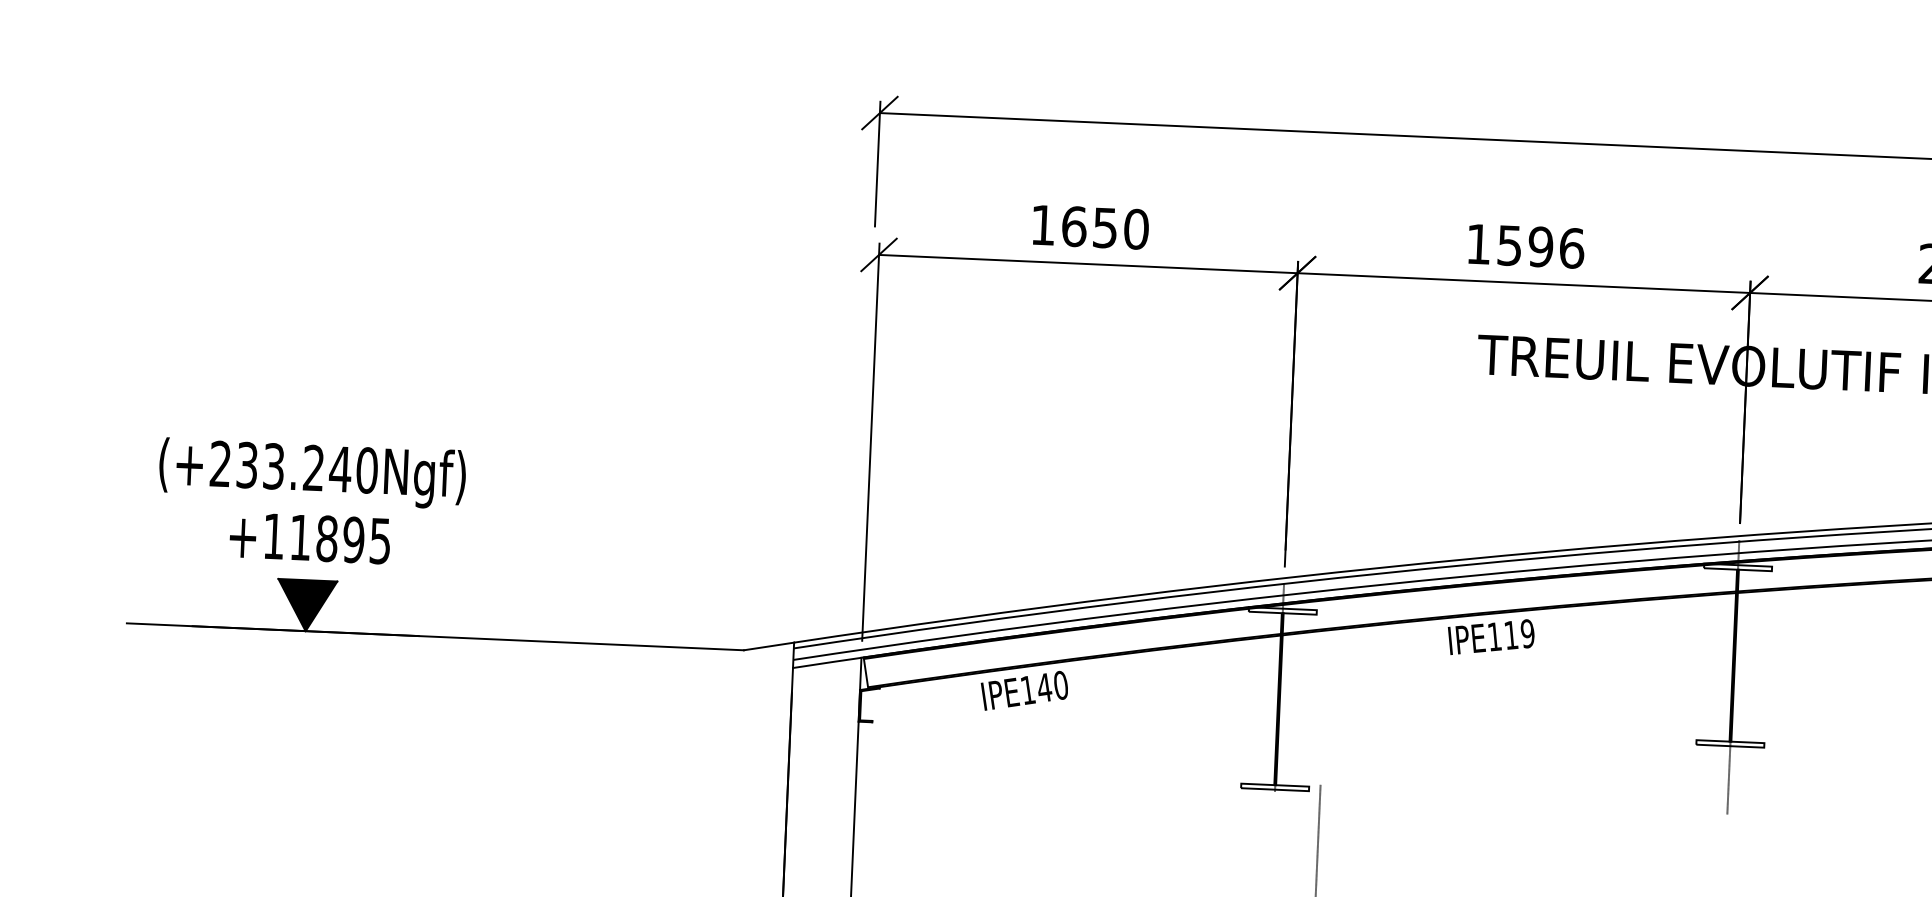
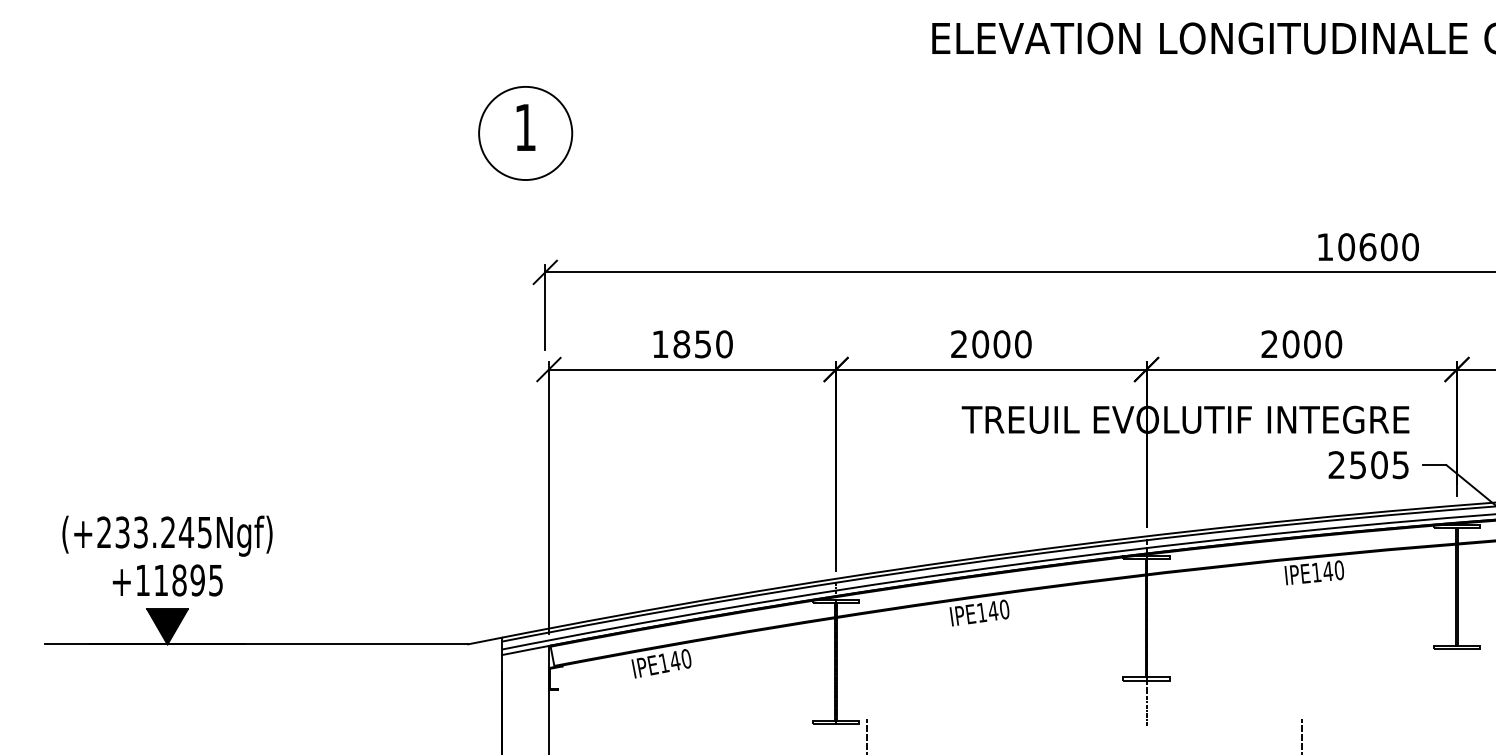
text: (1073, 226) -> (681, 344), 1650 -> 1850
text: (1525, 246) -> (991, 344), 1596 -> 2000
text: (366, 470) -> (204, 532), (+233.240Ngf) -> (+233.245Ngf)
text: (1518, 634) -> (998, 610), IPE119 -> IPE140

